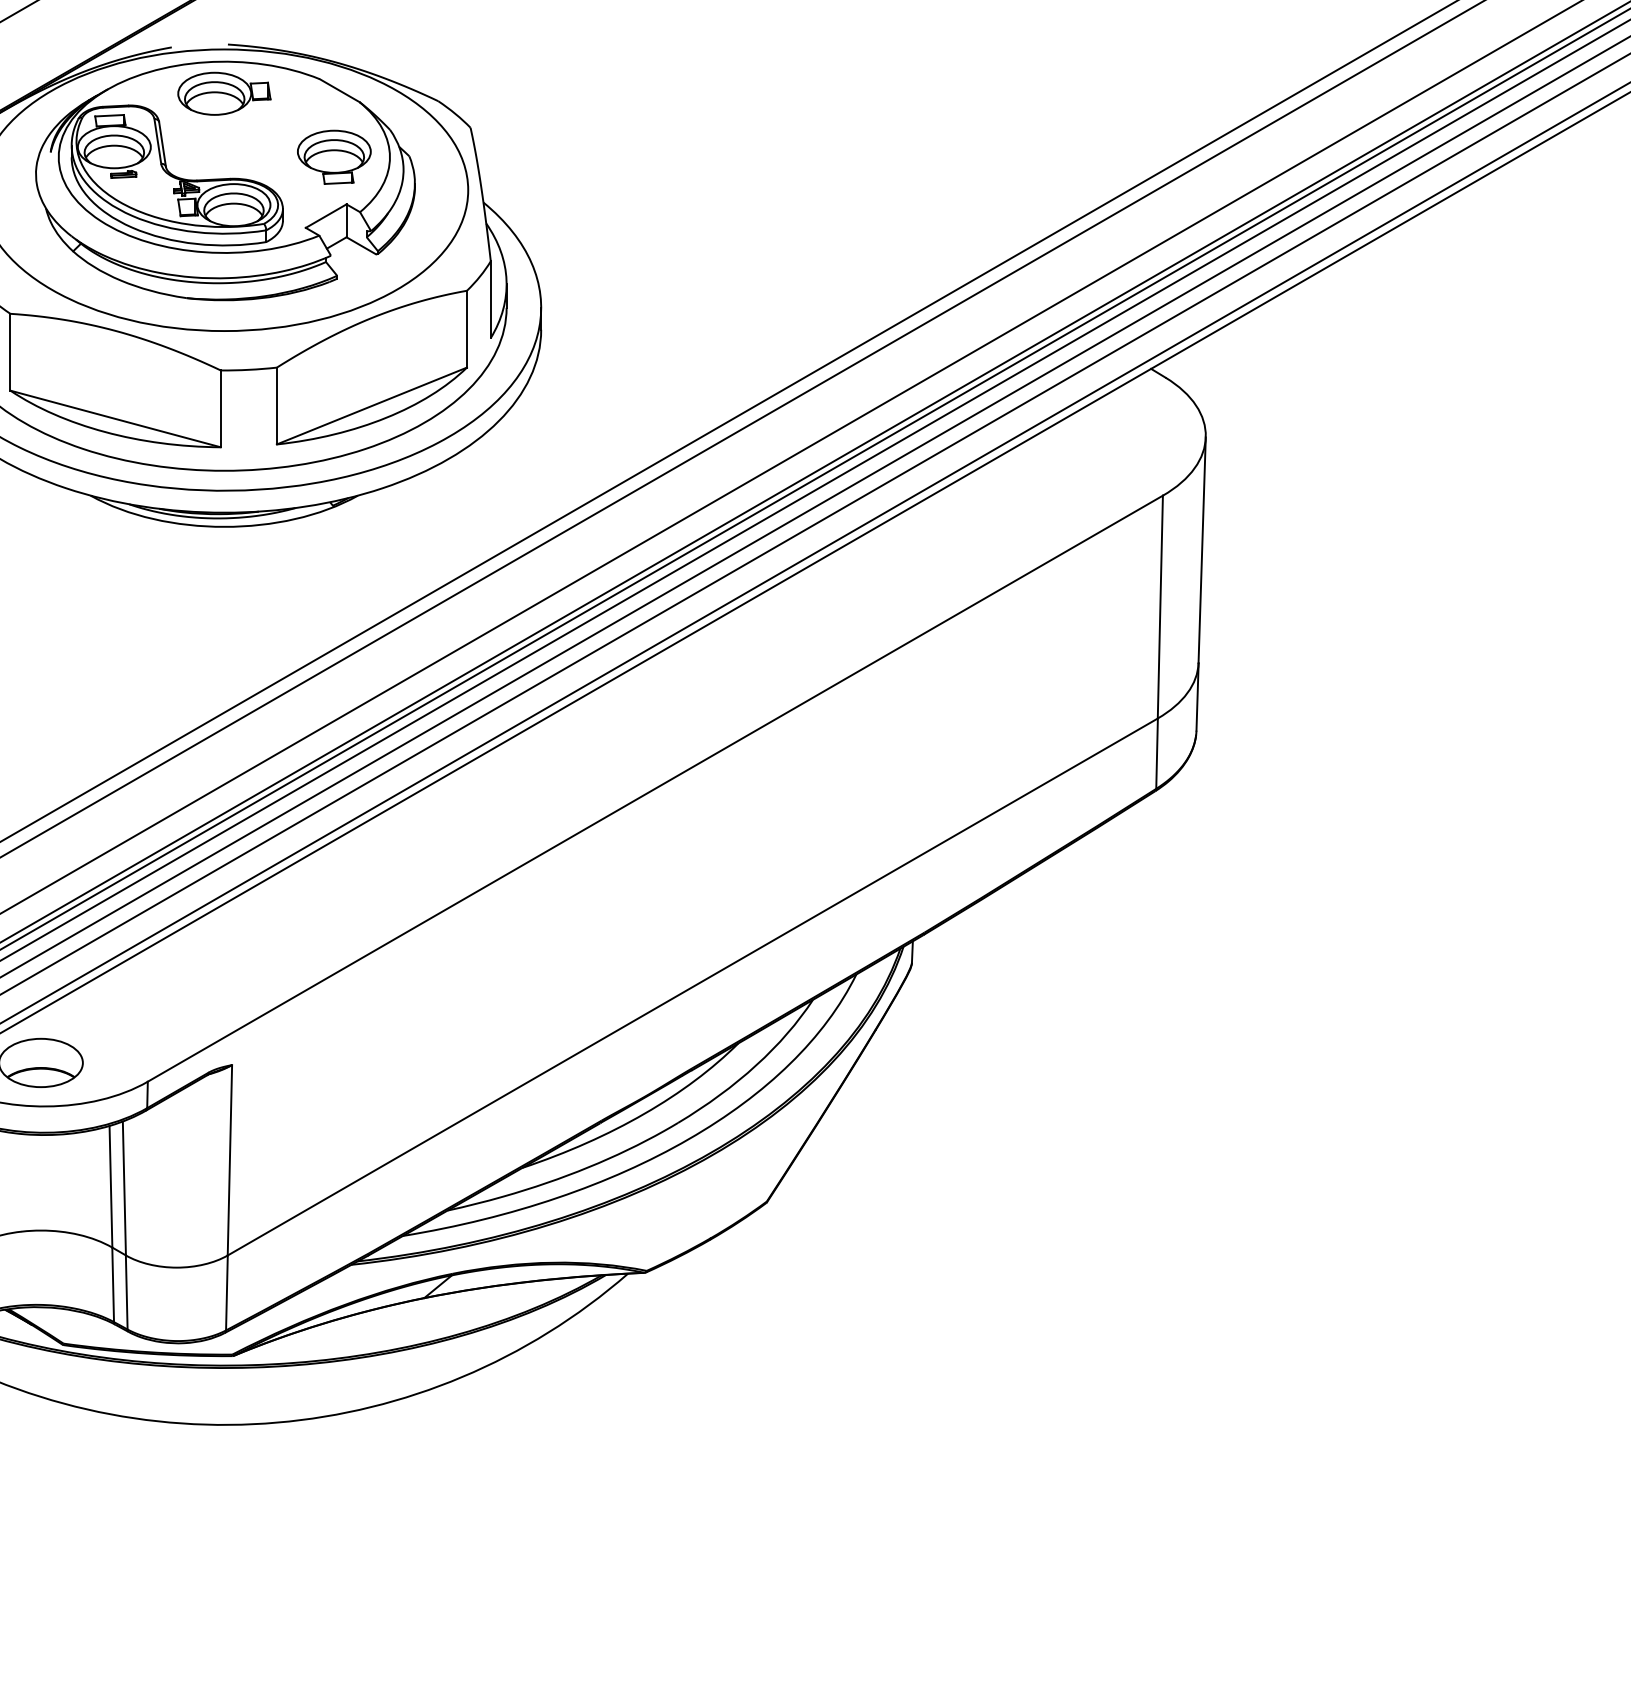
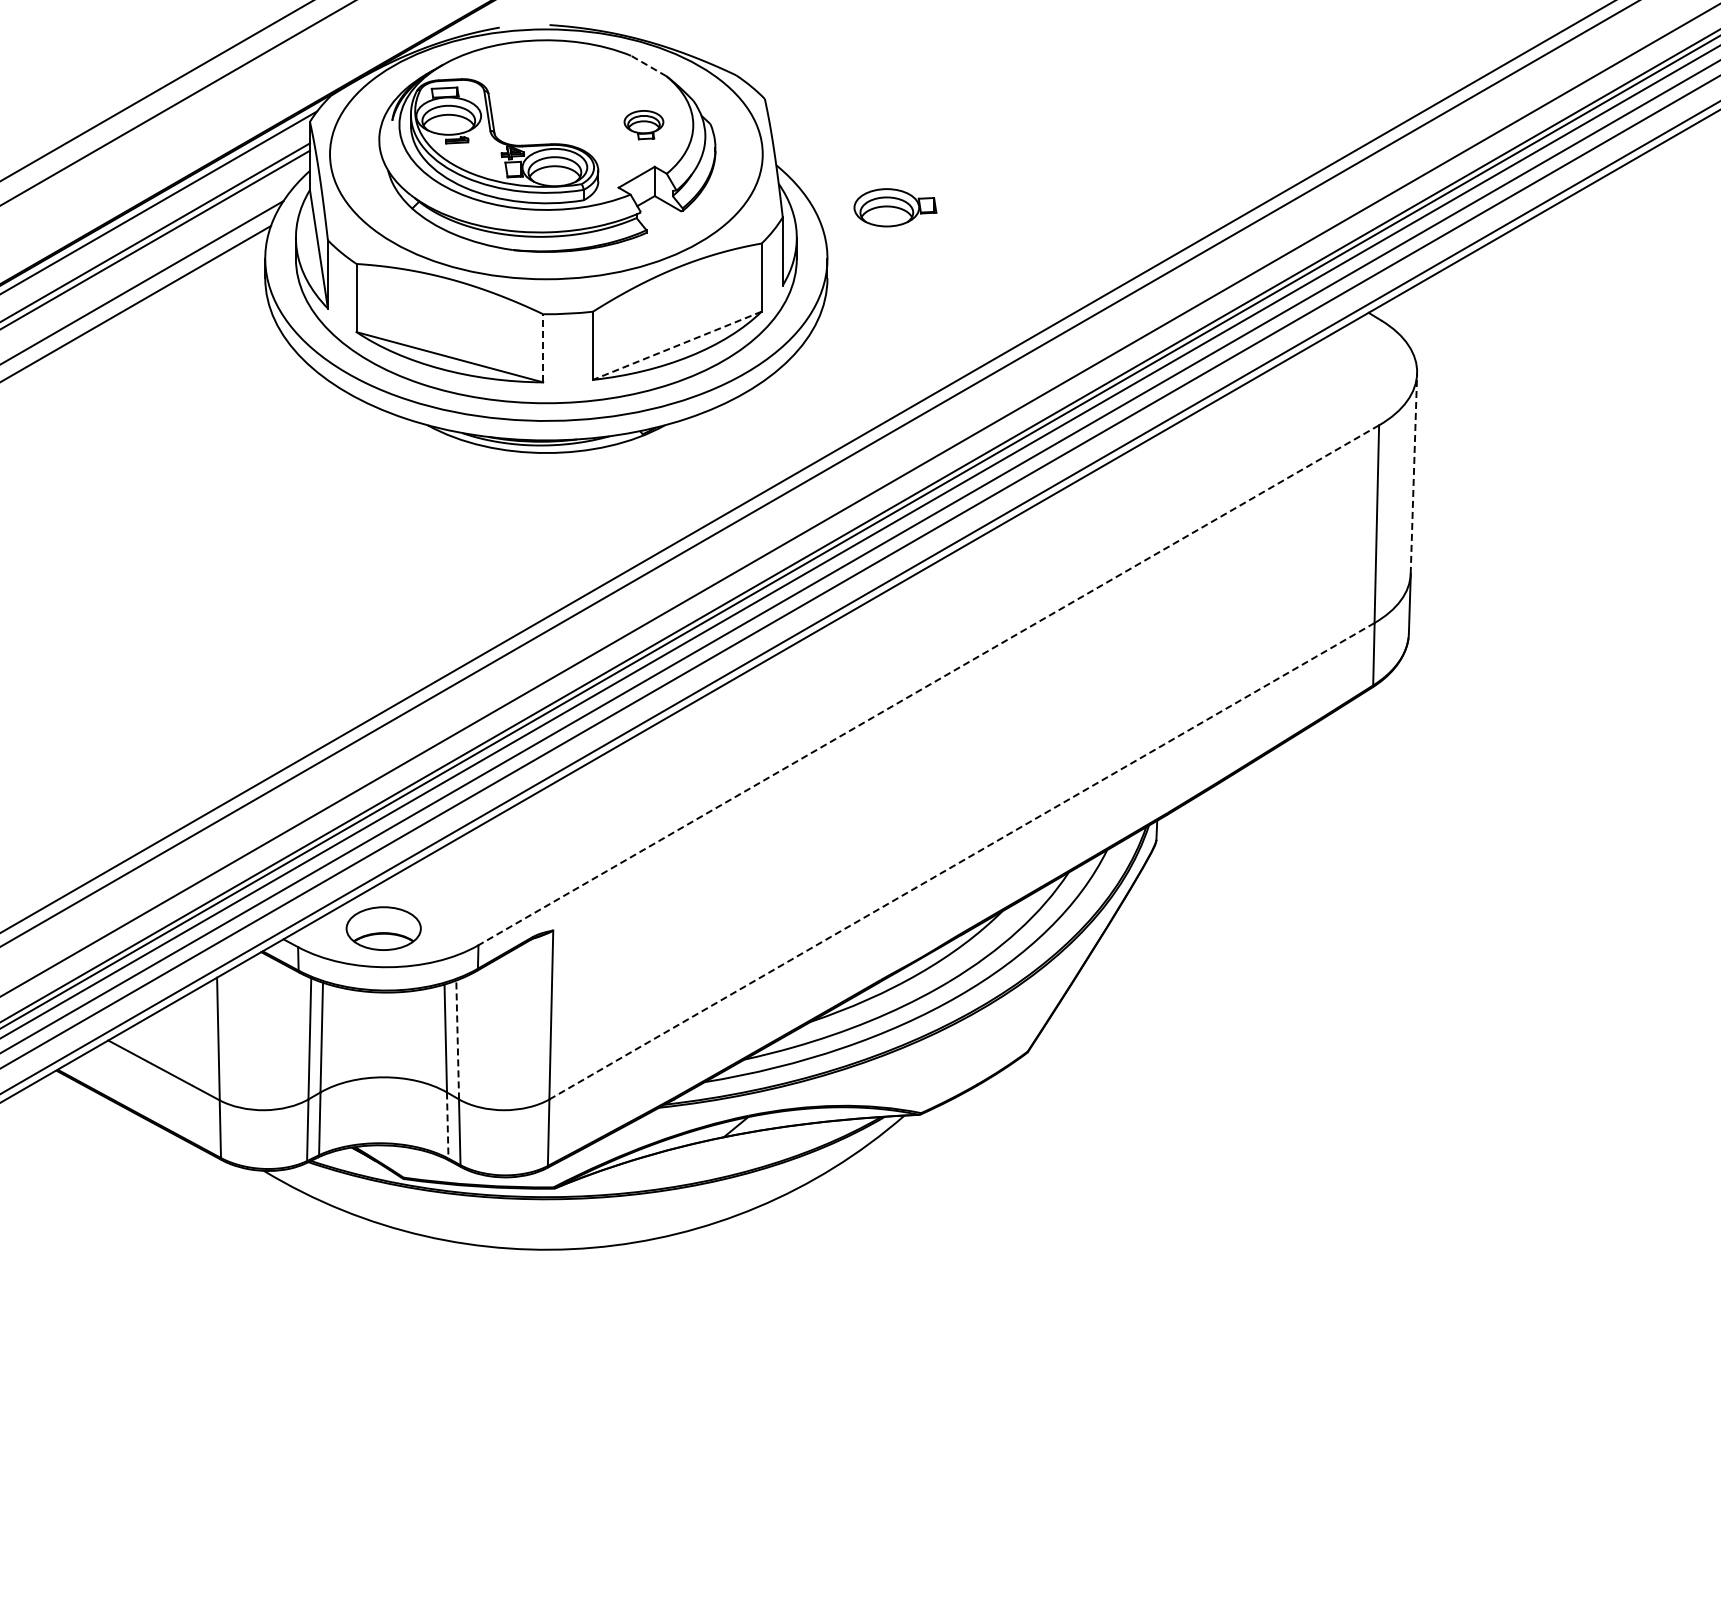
line: (339, 90) -> (648, 65), solid -> dashed
part: (224, 93) -> (895, 207), moved
part: (333, 156) -> (643, 124), size x0.6
line: (372, 405) -> (677, 345), solid -> dashed
line: (221, 407) -> (543, 347), solid -> dashed
line: (1201, 549) -> (1413, 473), solid -> dashed
line: (655, 788) -> (928, 685), solid -> dashed
line: (692, 987) -> (961, 861), solid -> dashed
line: (124, 1187) -> (457, 1039), solid -> dashed
line: (112, 1285) -> (447, 1126), solid -> dashed

